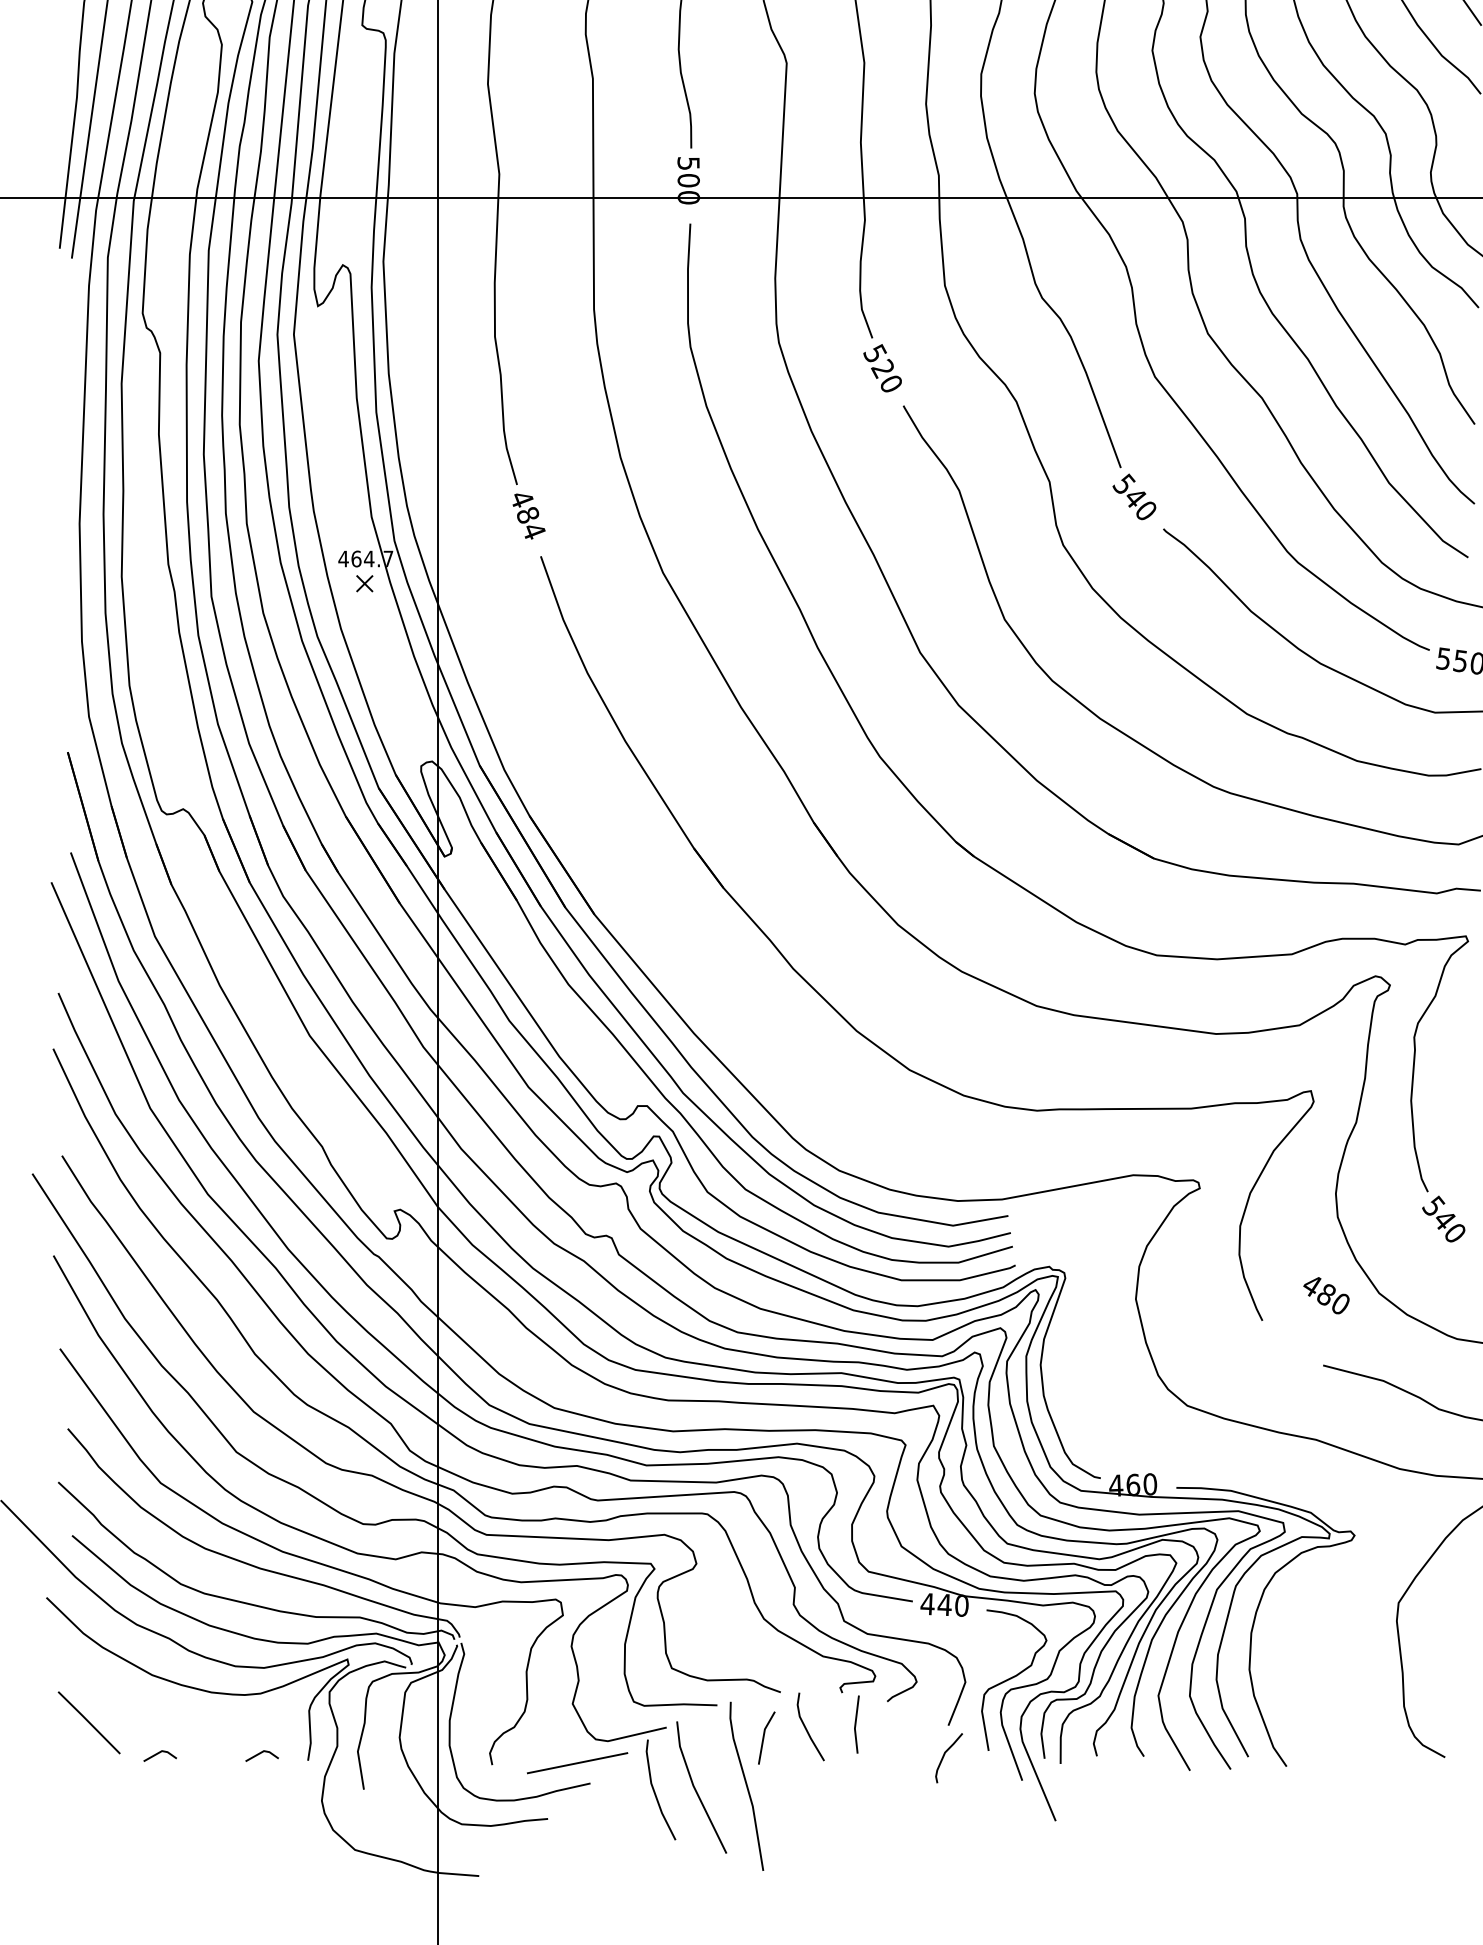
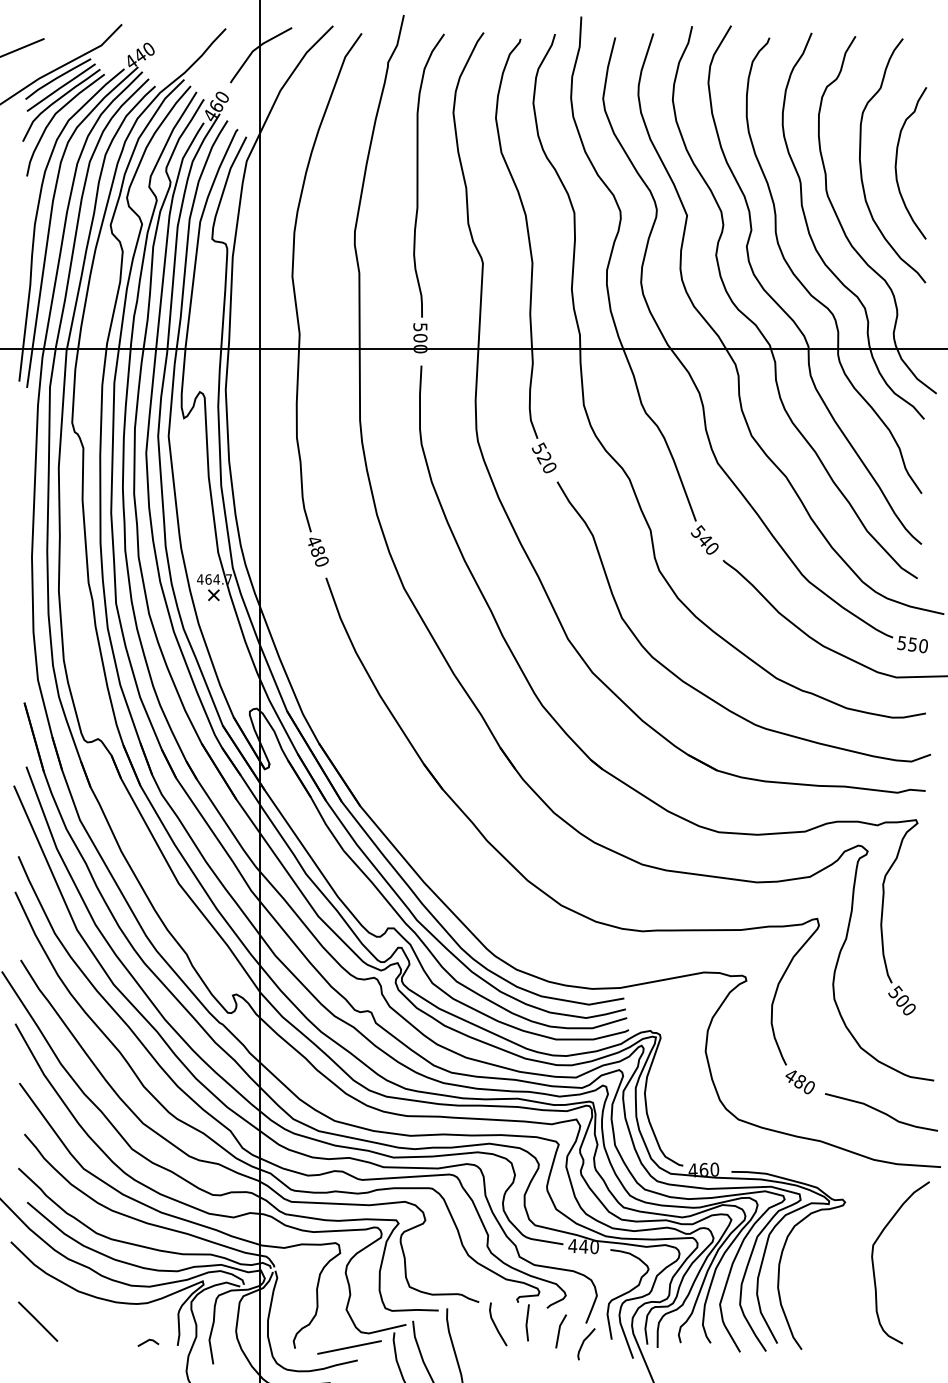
text: (535, 530) -> (322, 561), 484 -> 480
text: (1444, 1220) -> (902, 1001), 540 -> 500
text: (1325, 1295) -> (799, 1082), moved
line: (765, 1736) -> (560, 1330), moved
line: (160, 1753) -> (83, 1341), removed

